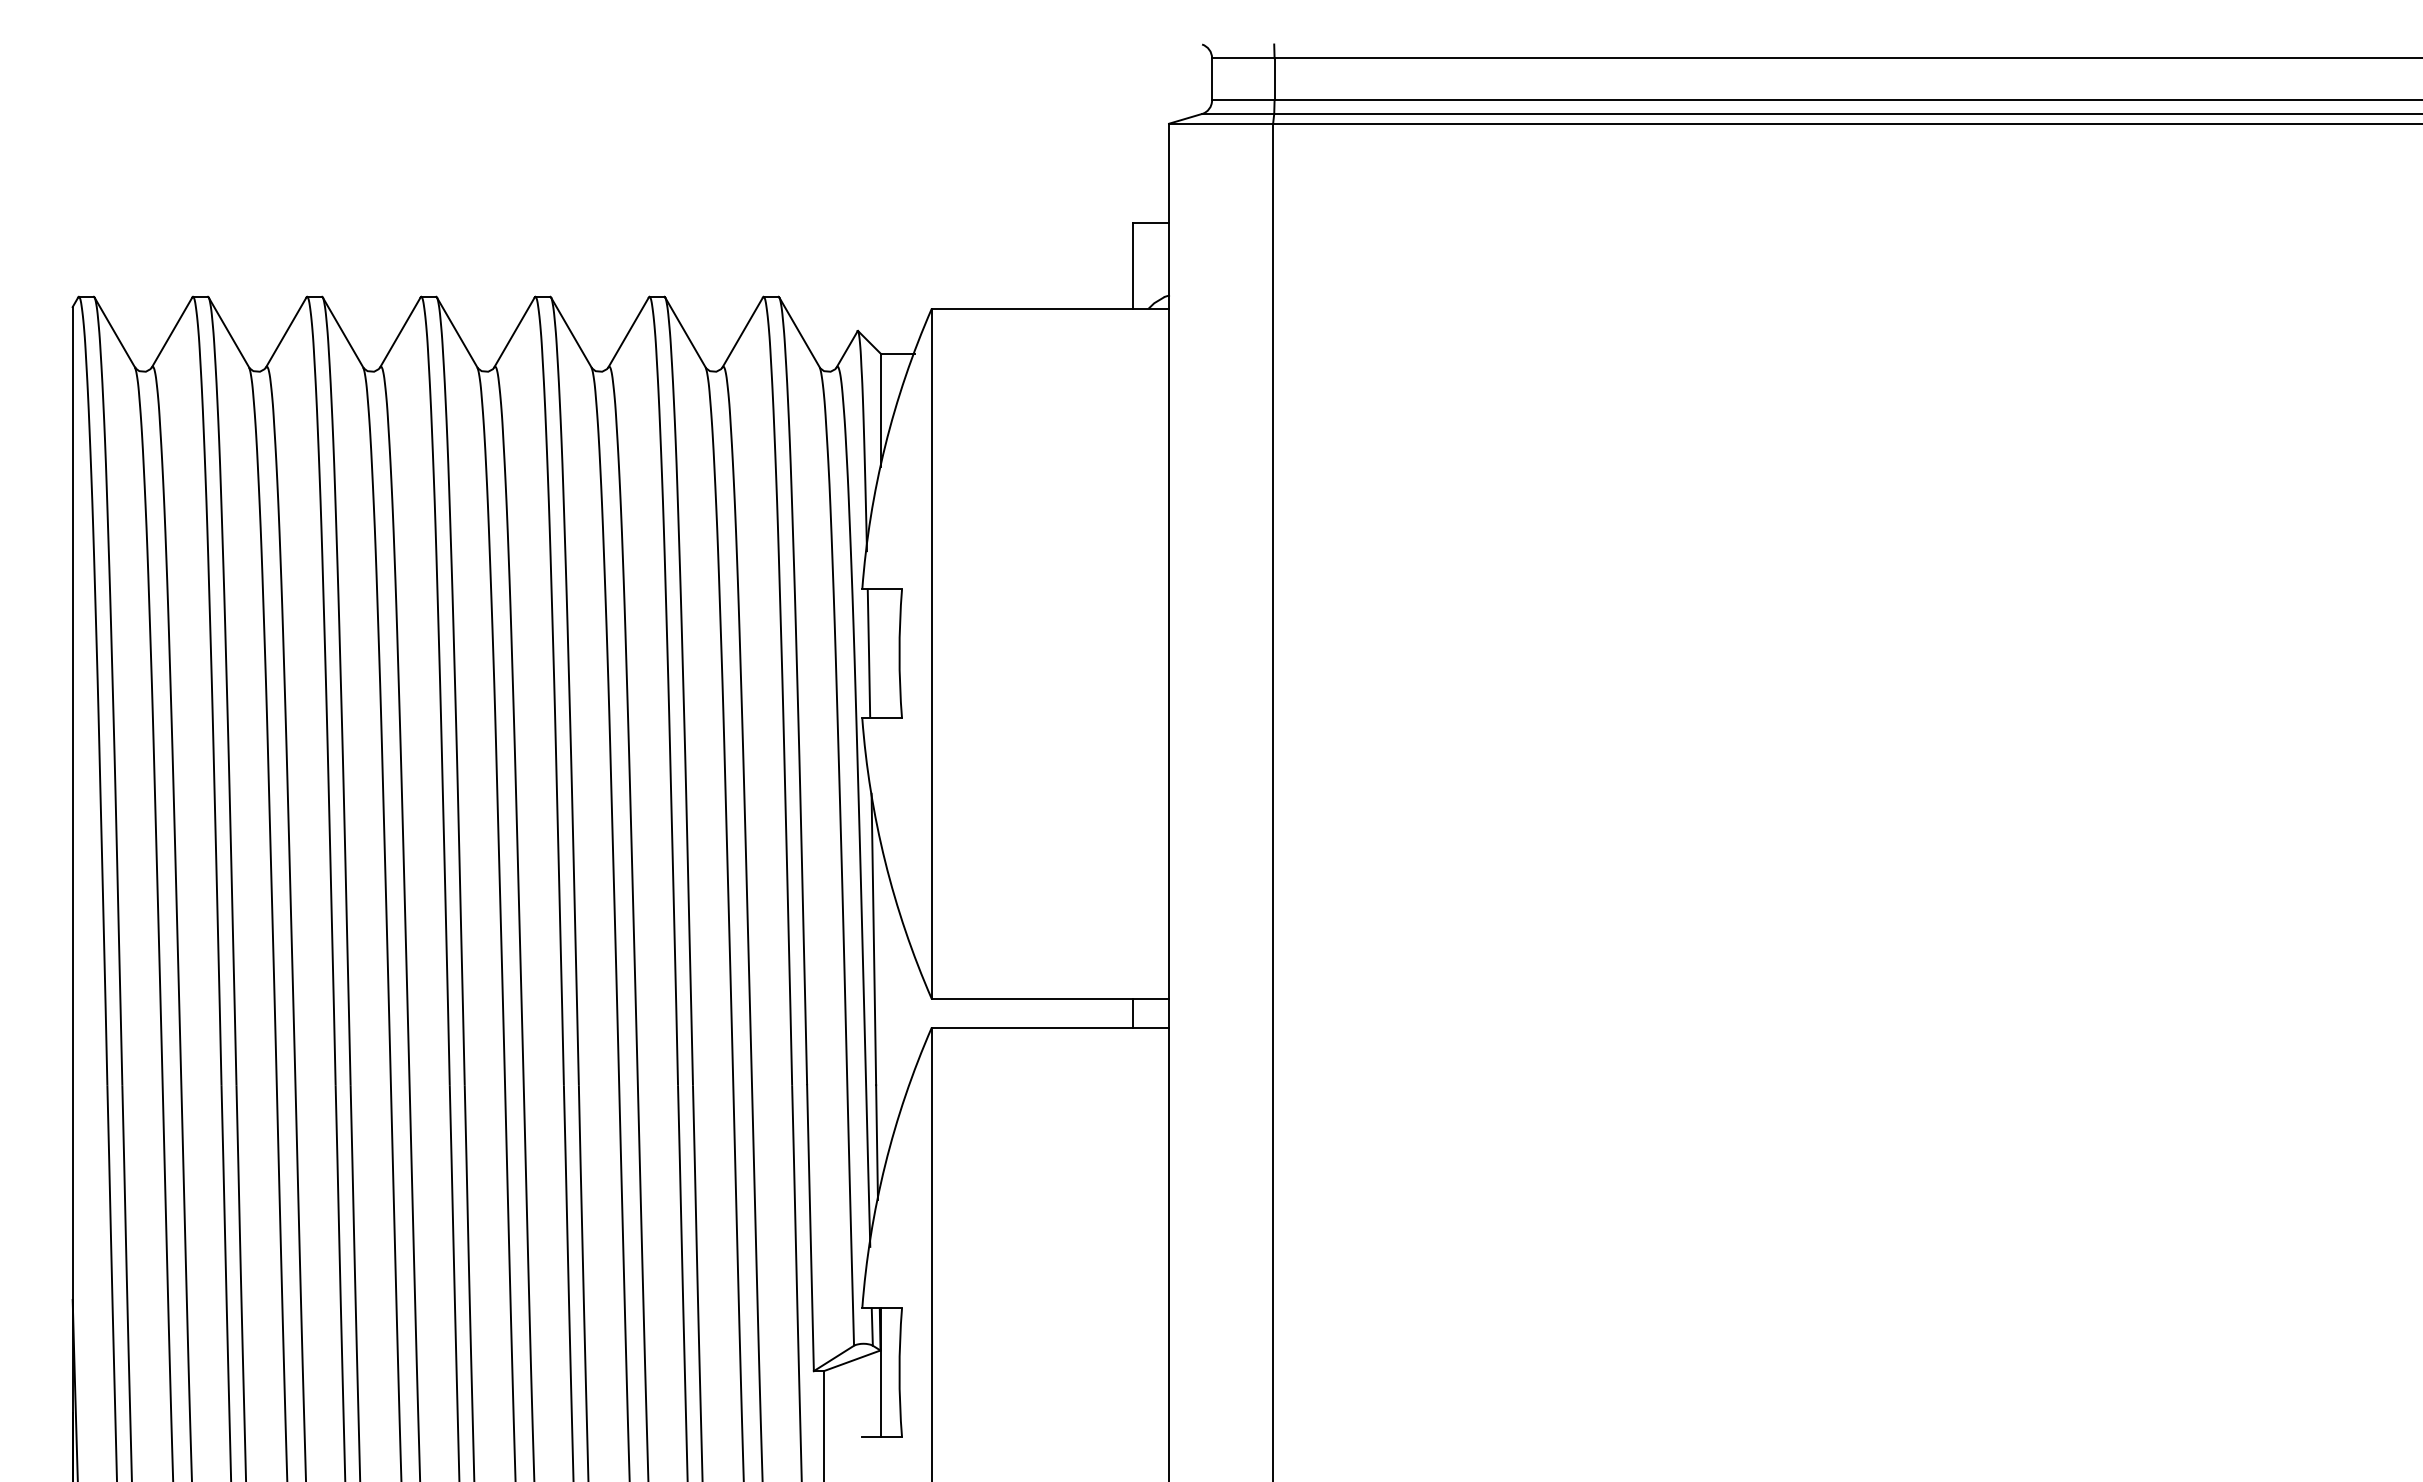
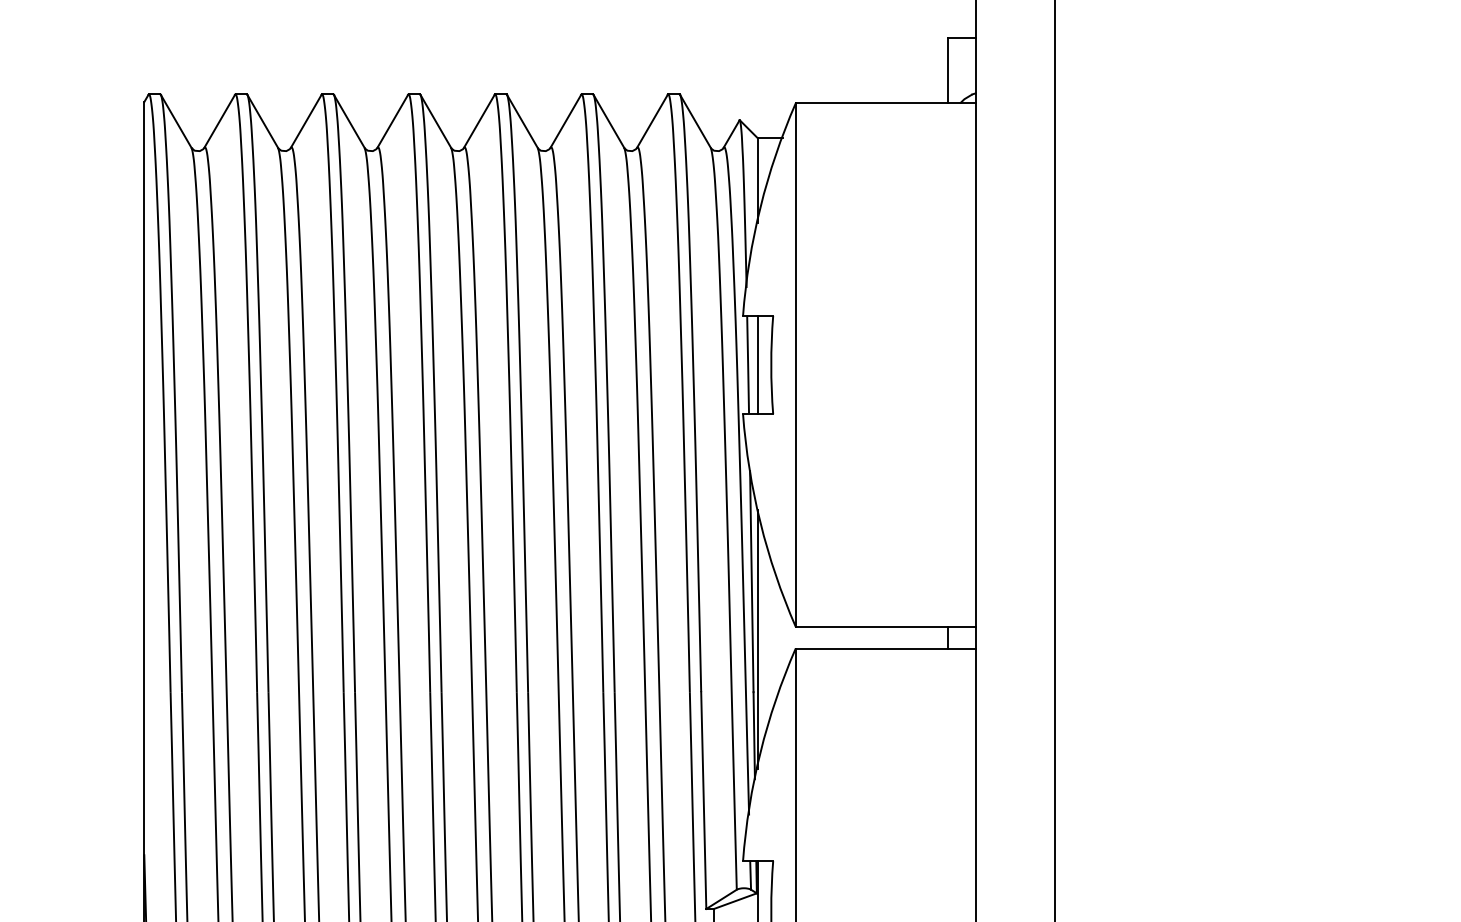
line: (881, 653) -> (757, 364), added
line: (881, 1014) -> (757, 638), added

